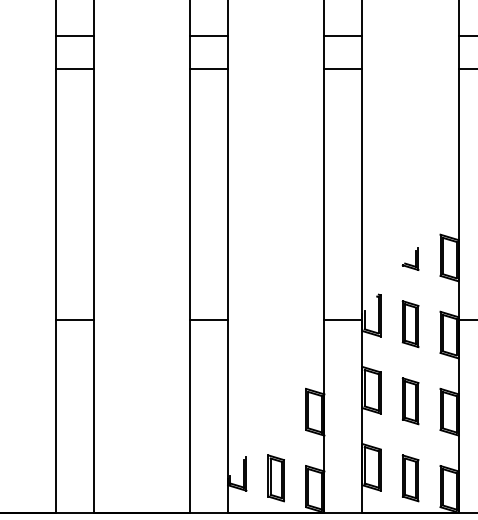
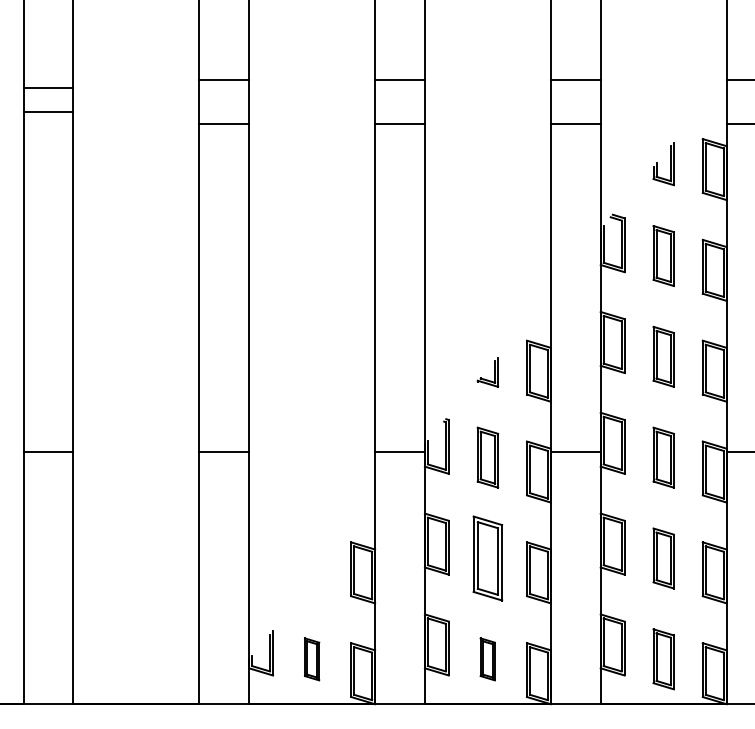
line: (74, 35) -> (48, 112), moved
line: (74, 69) -> (48, 88), moved
part: (410, 401) -> (487, 558), size x1.4
part: (275, 478) -> (311, 659), size x0.7
part: (410, 478) -> (487, 659), size x0.7

